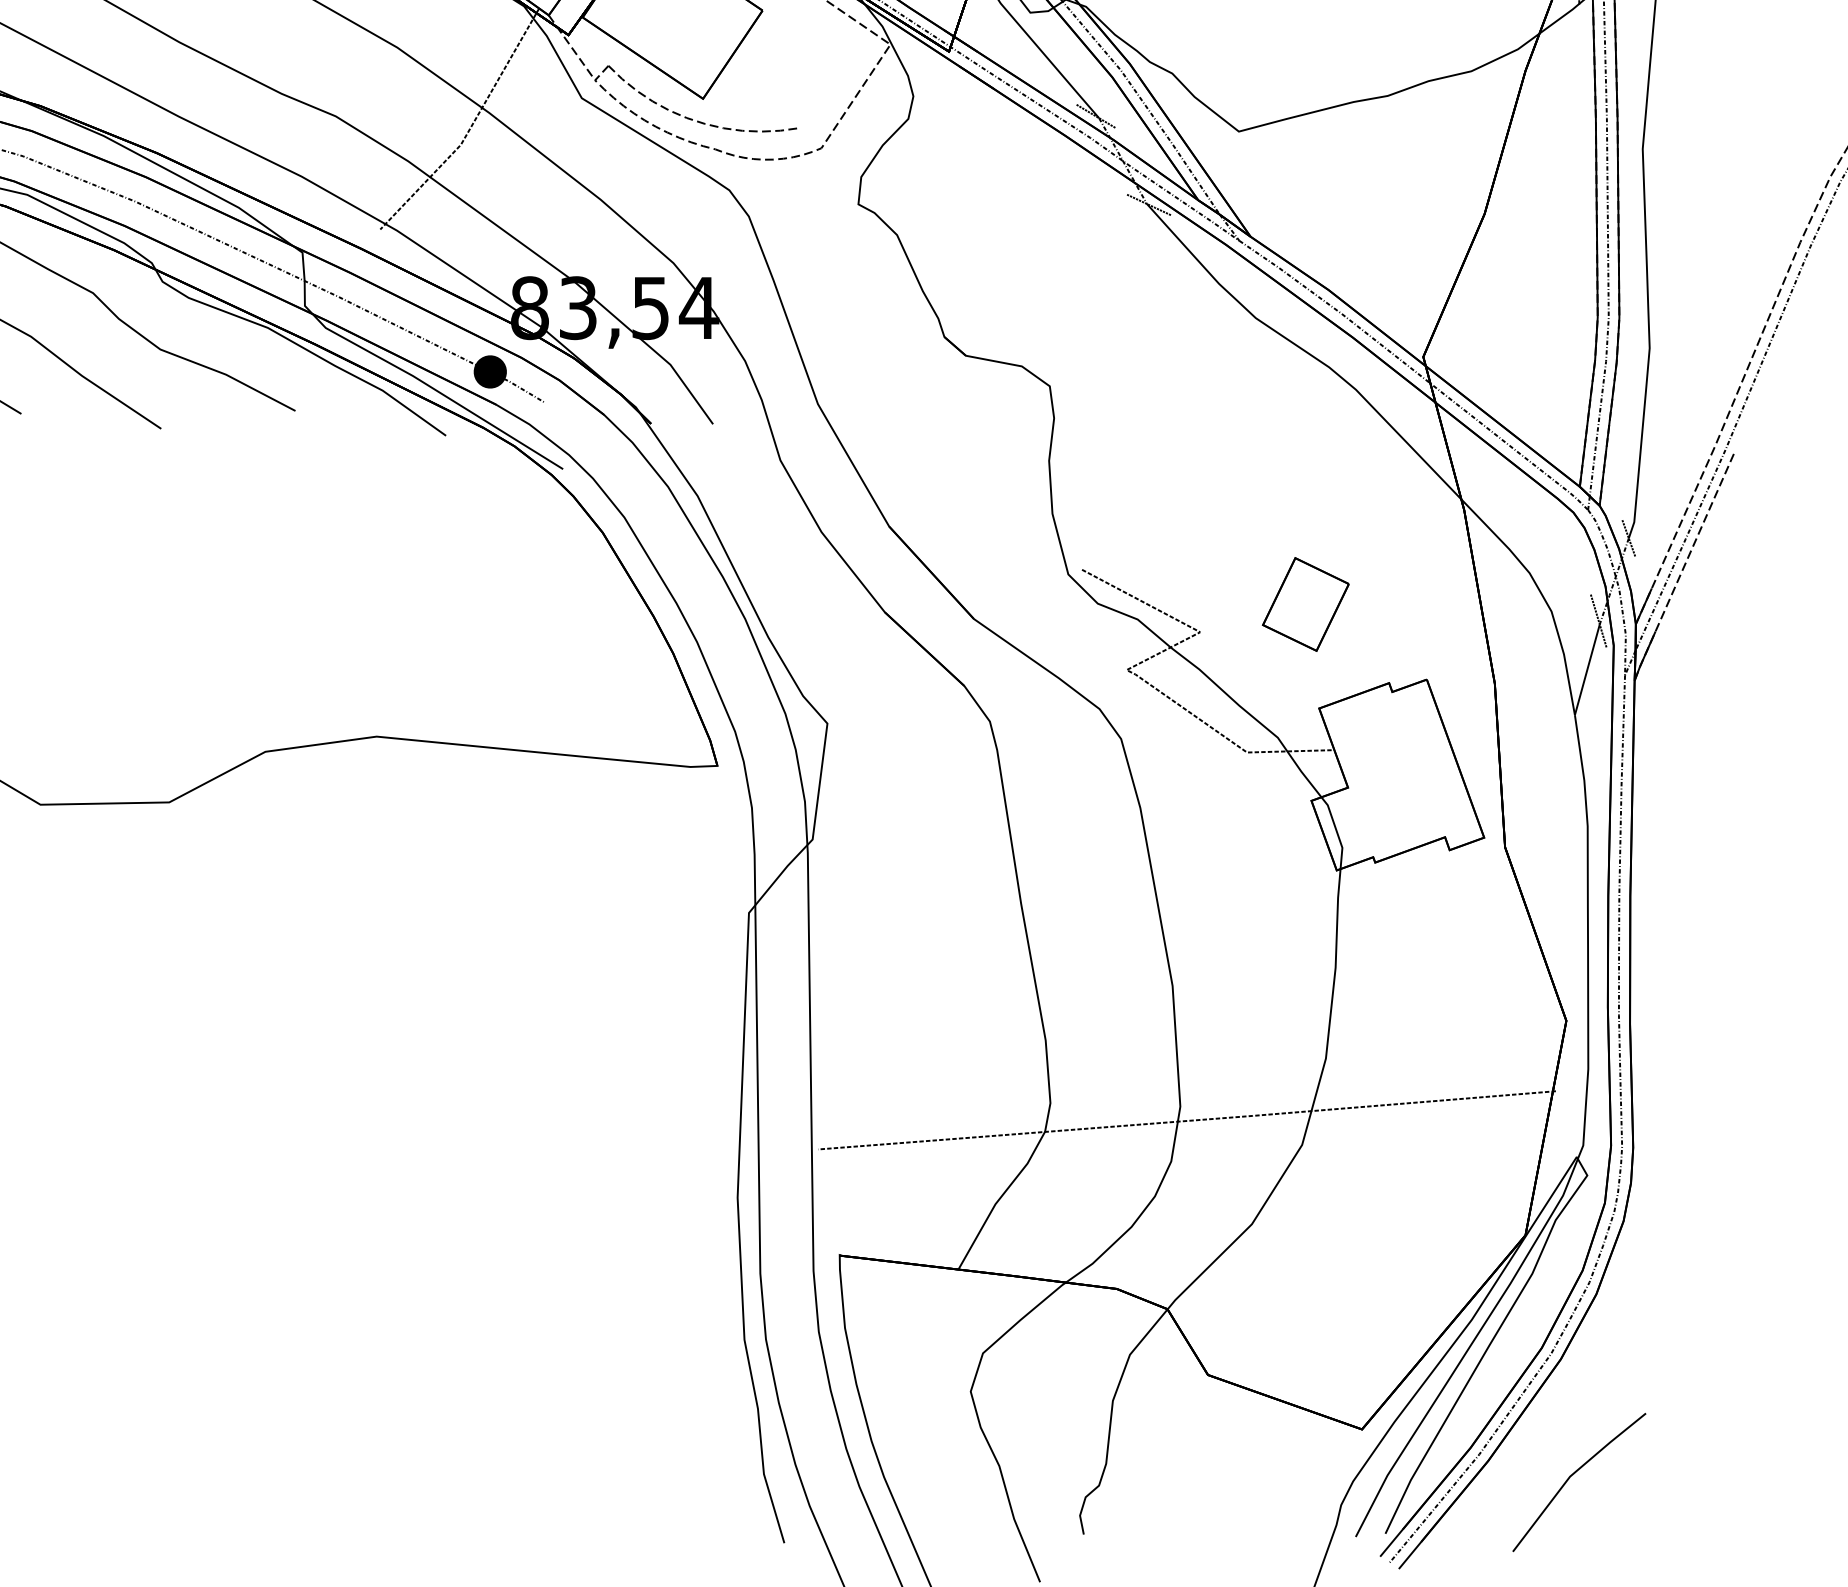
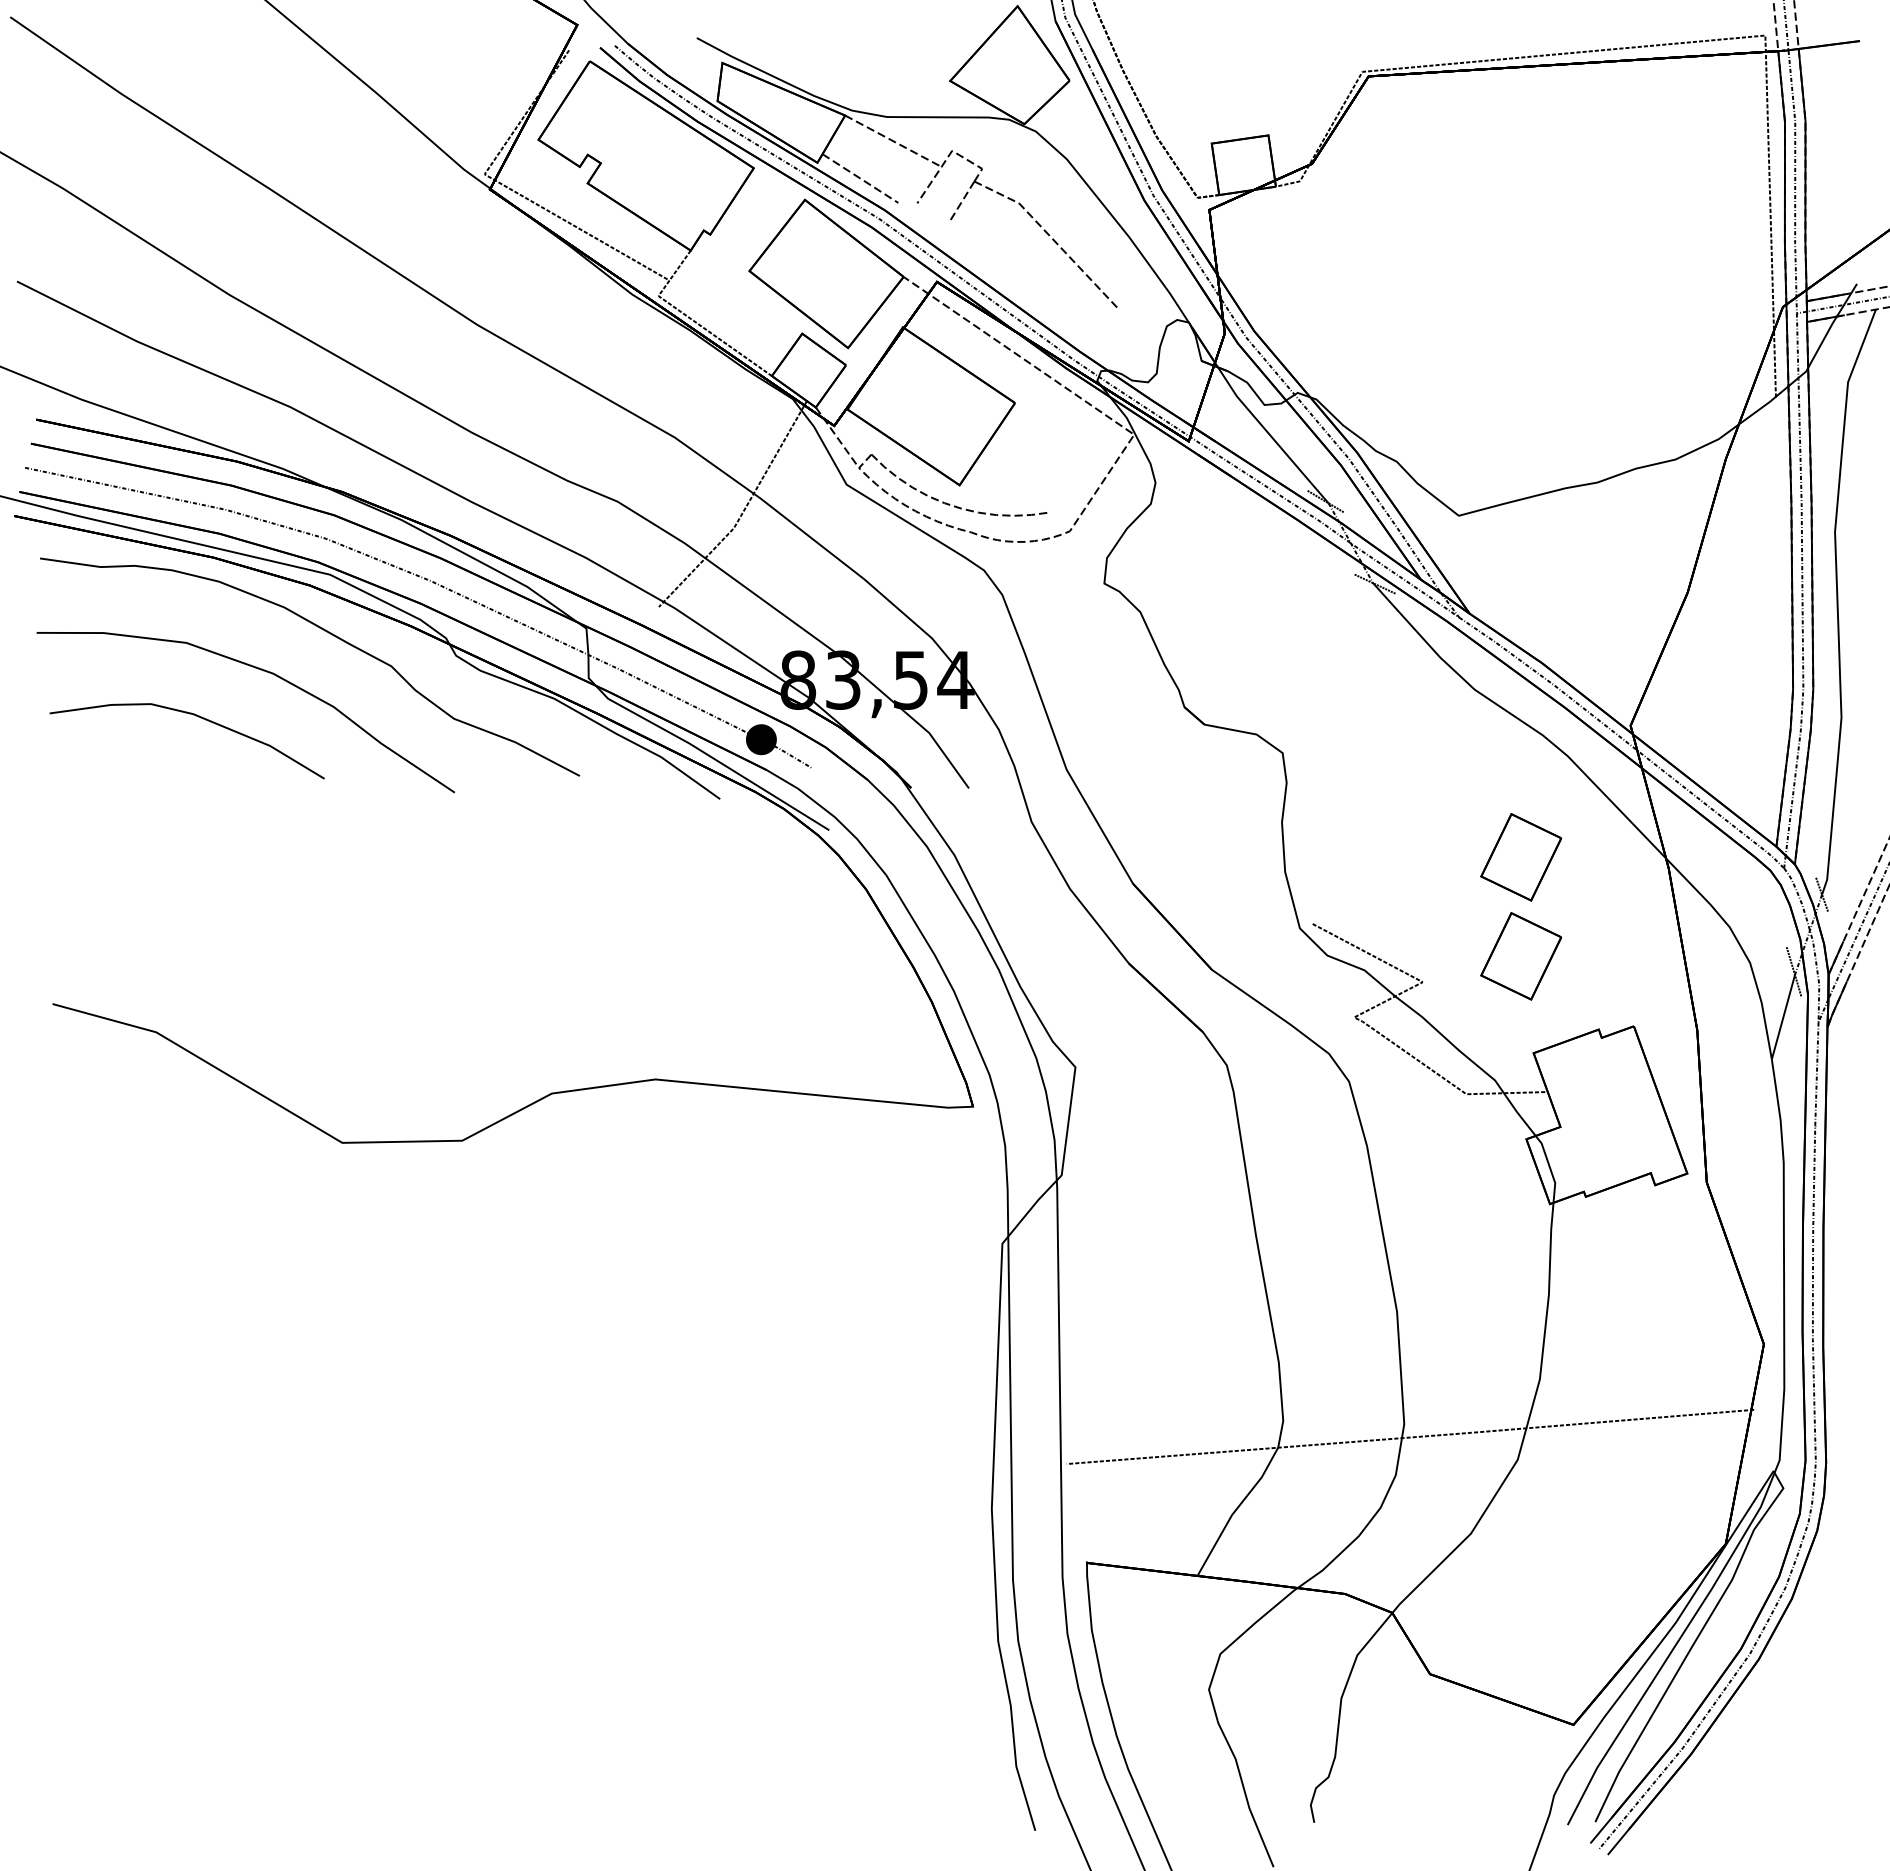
part: (1305, 498) -> (1520, 857), added
line: (1572, 1476) -> (1769, 1768), removed

